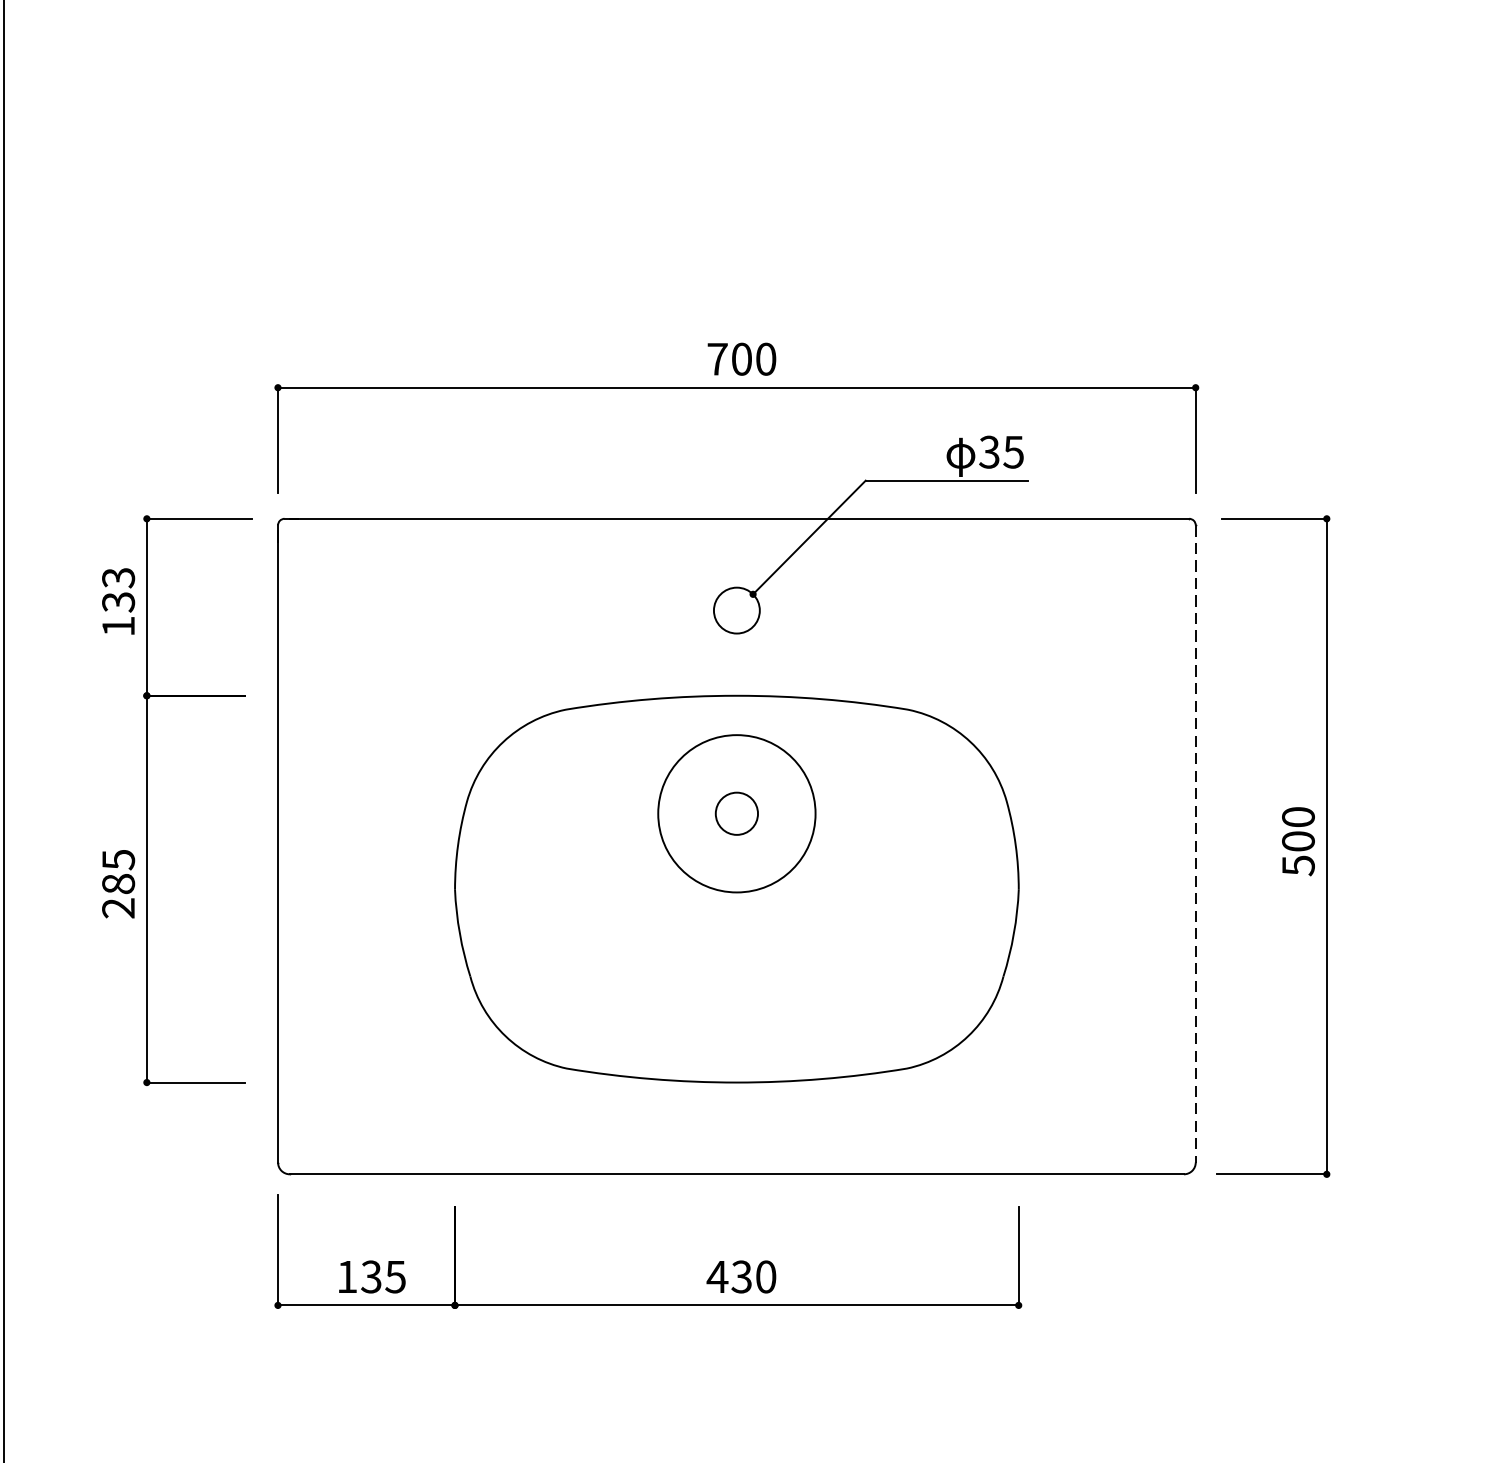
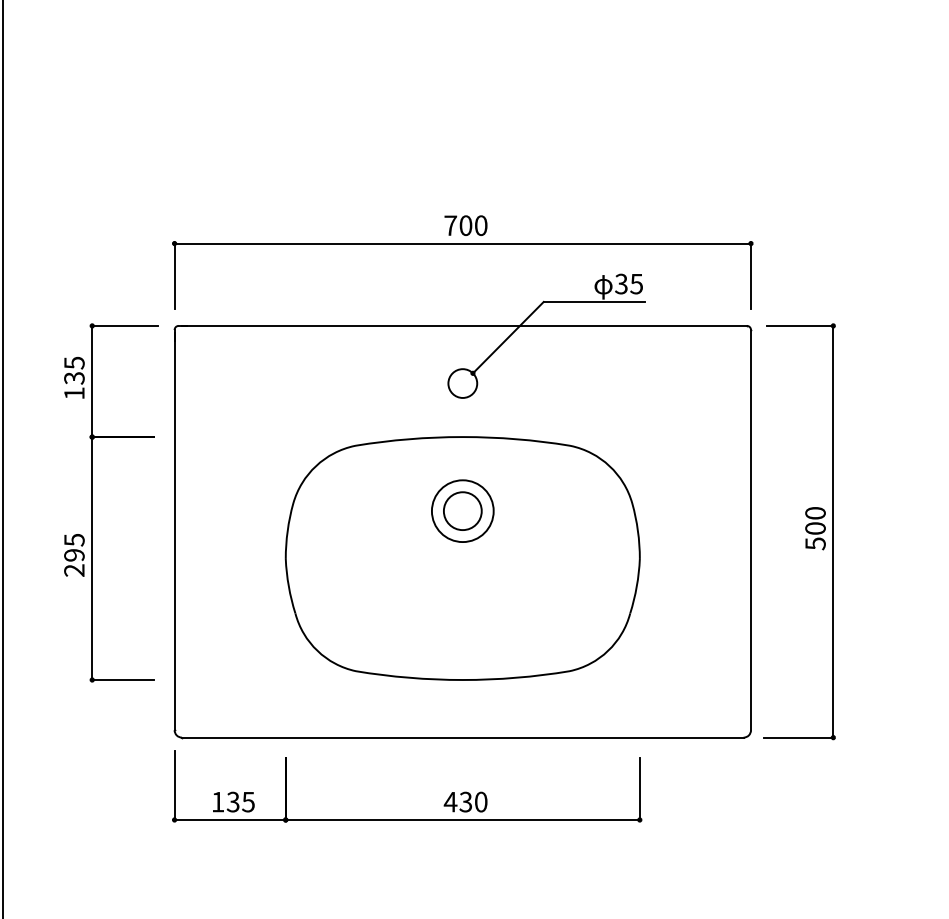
text: (118, 577) -> (74, 362), 133 -> 135
circle: (736, 814) -> (462, 511), size x0.62
circle: (736, 814) -> (462, 511), size x1.43
line: (1196, 844) -> (751, 530), dashed -> solid
text: (118, 884) -> (74, 555), 285 -> 295

